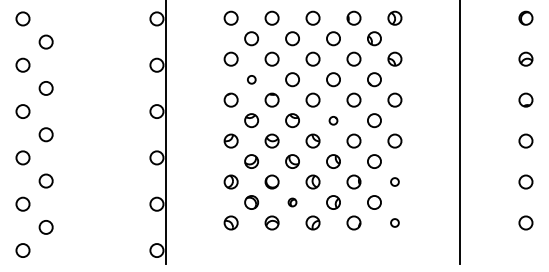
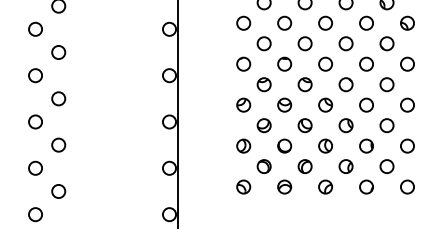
circle: (251, 79) -> (264, 43), size x1.67
circle: (333, 120) -> (346, 84), size x1.67
circle: (394, 181) -> (407, 145), size x1.67
part: (292, 202) -> (305, 166), size x1.67
circle: (394, 222) -> (407, 186), size x1.67

